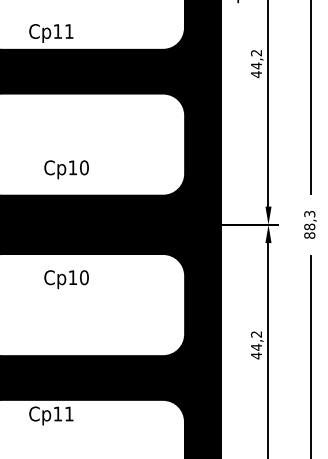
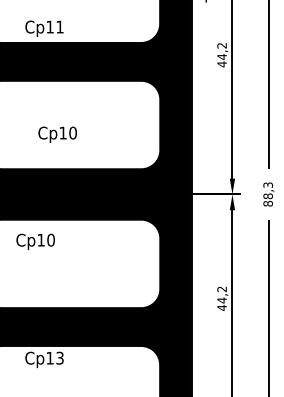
text: (66, 169) -> (57, 134), moved
text: (66, 279) -> (35, 241), moved
text: (68, 413) -> (59, 357), Cp11 -> Cp13

